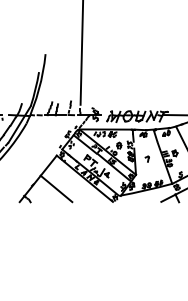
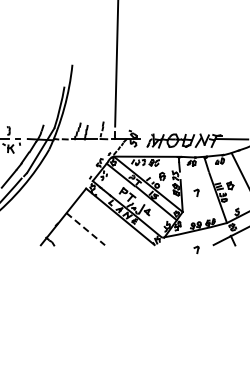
line: (57, 189) -> (86, 229), solid -> dashed
part: (147, 205) -> (196, 249), added

